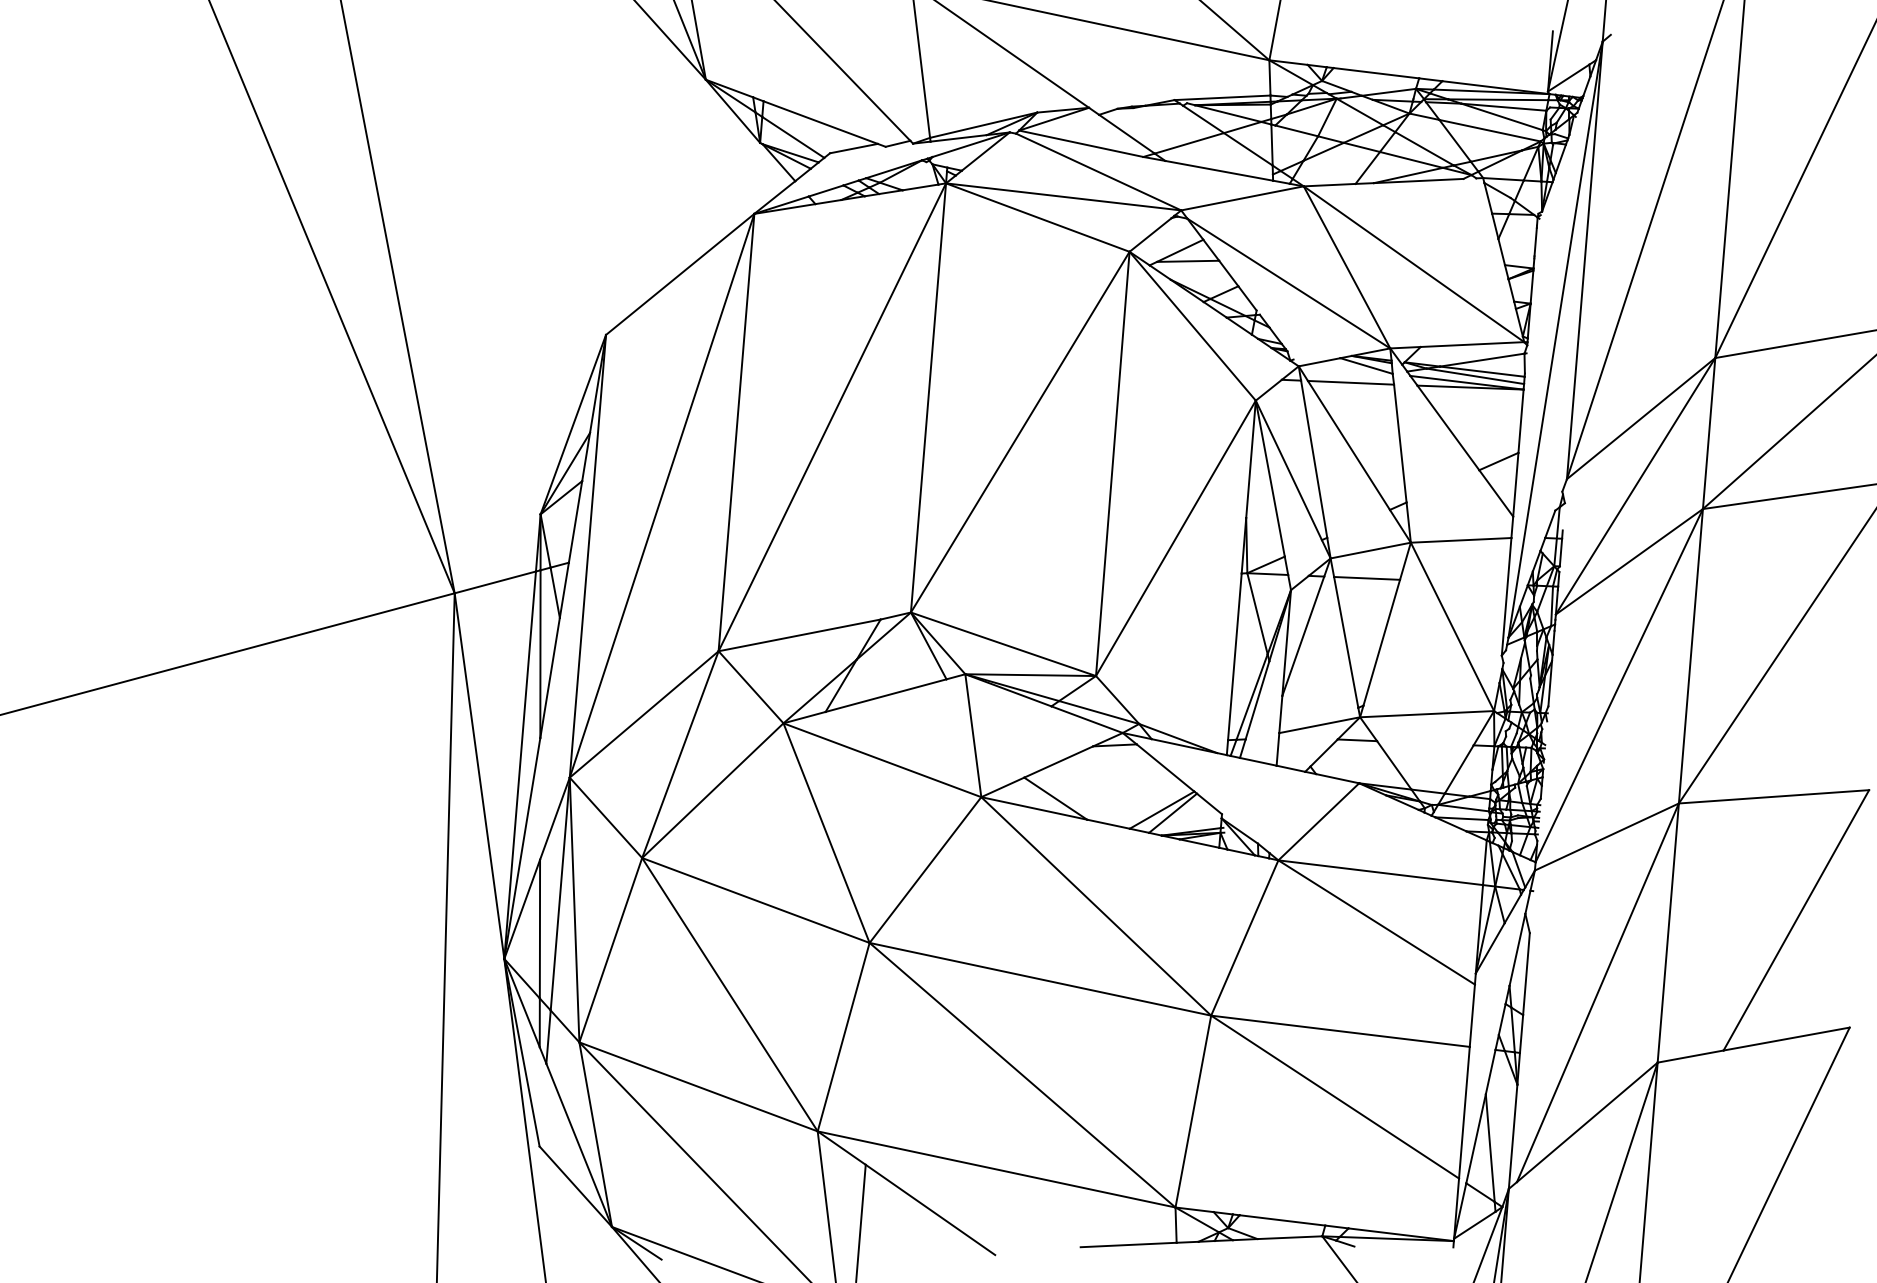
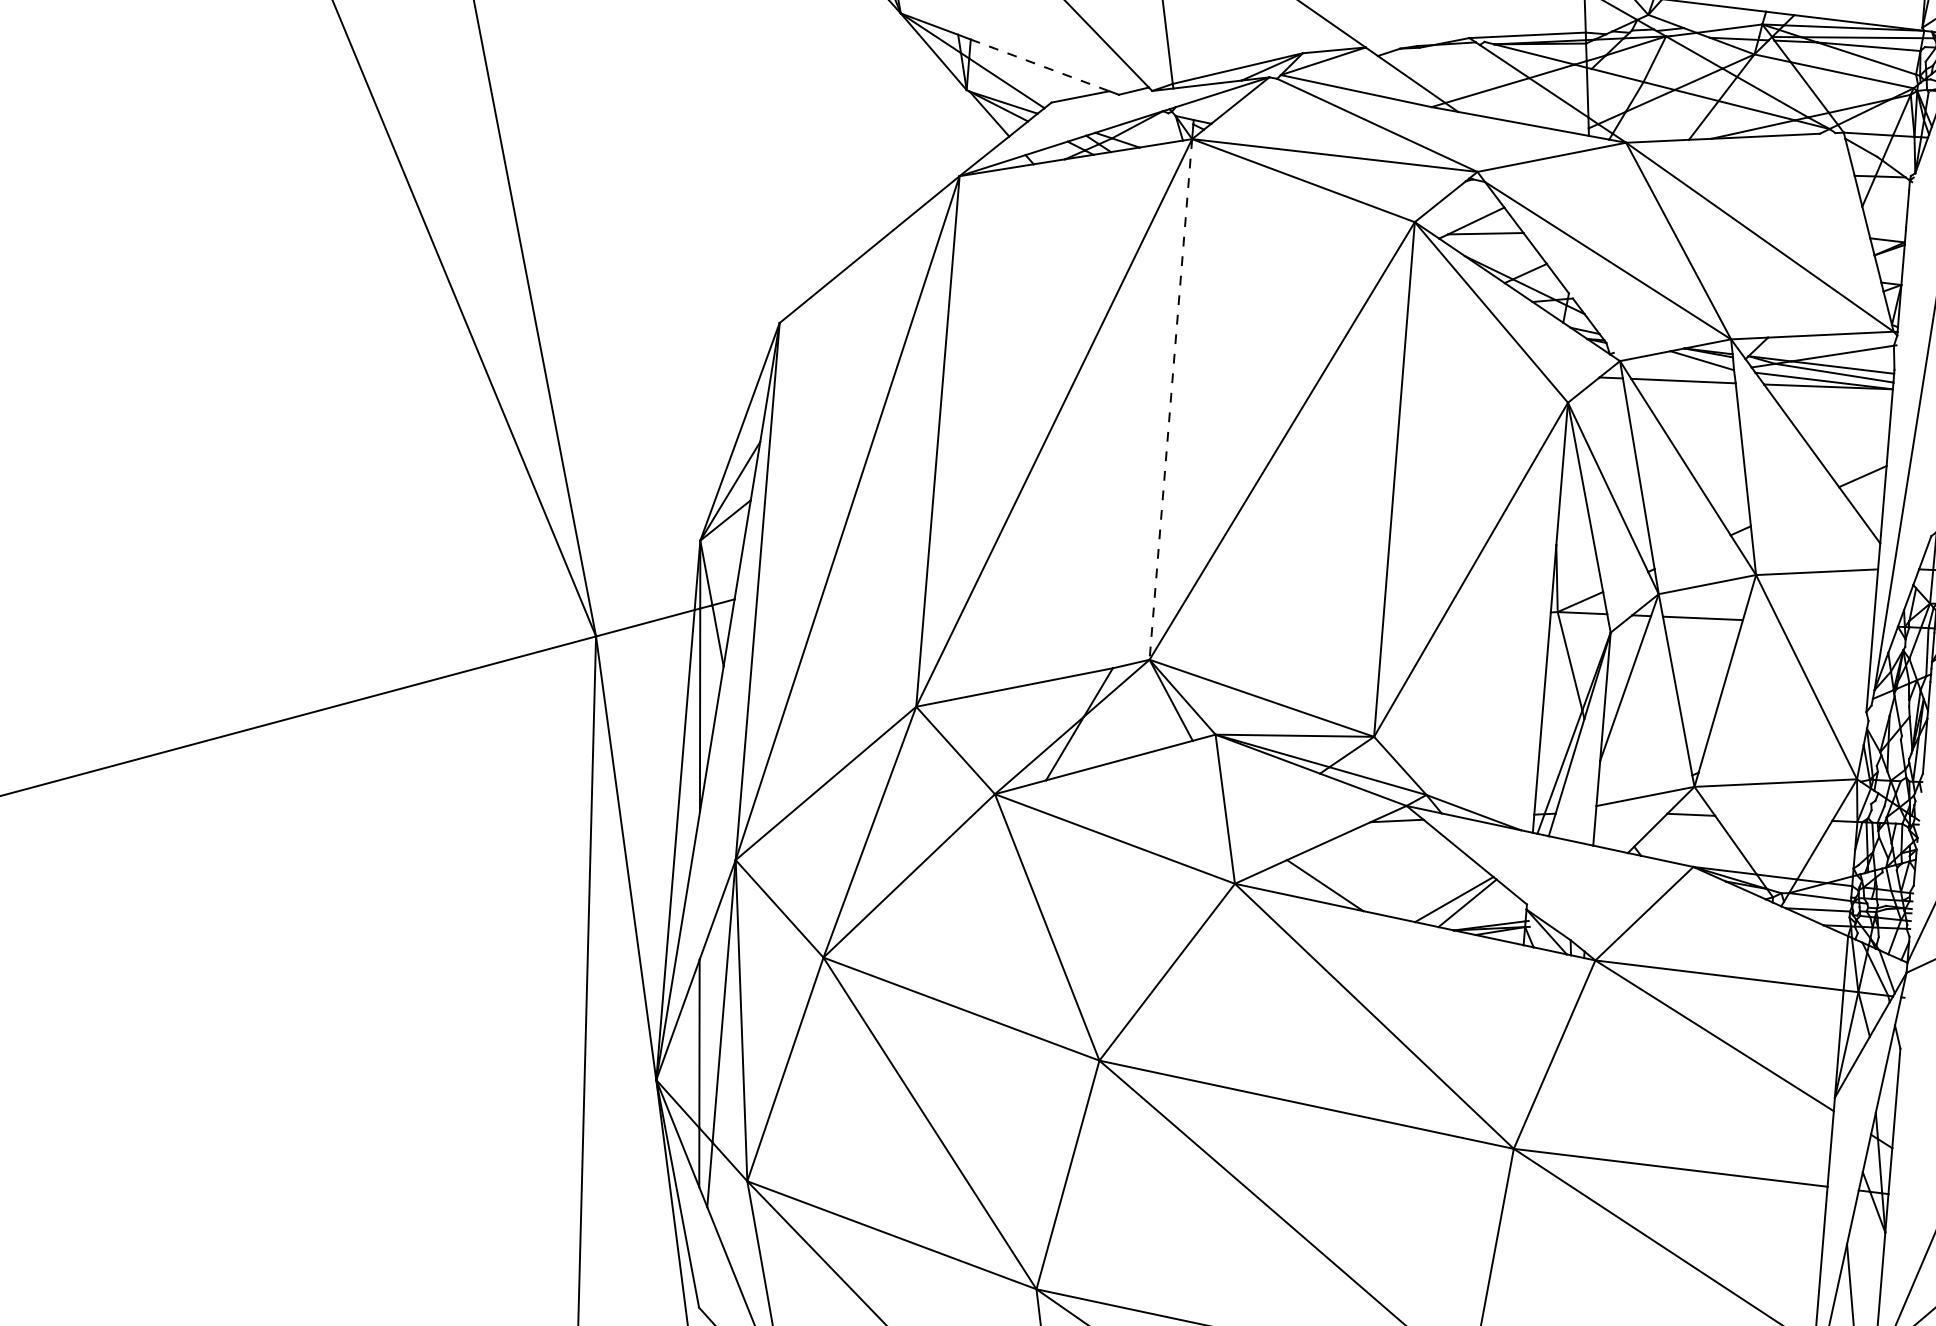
line: (820, 122) -> (1039, 65), solid -> dashed
line: (928, 398) -> (1170, 400), solid -> dashed

